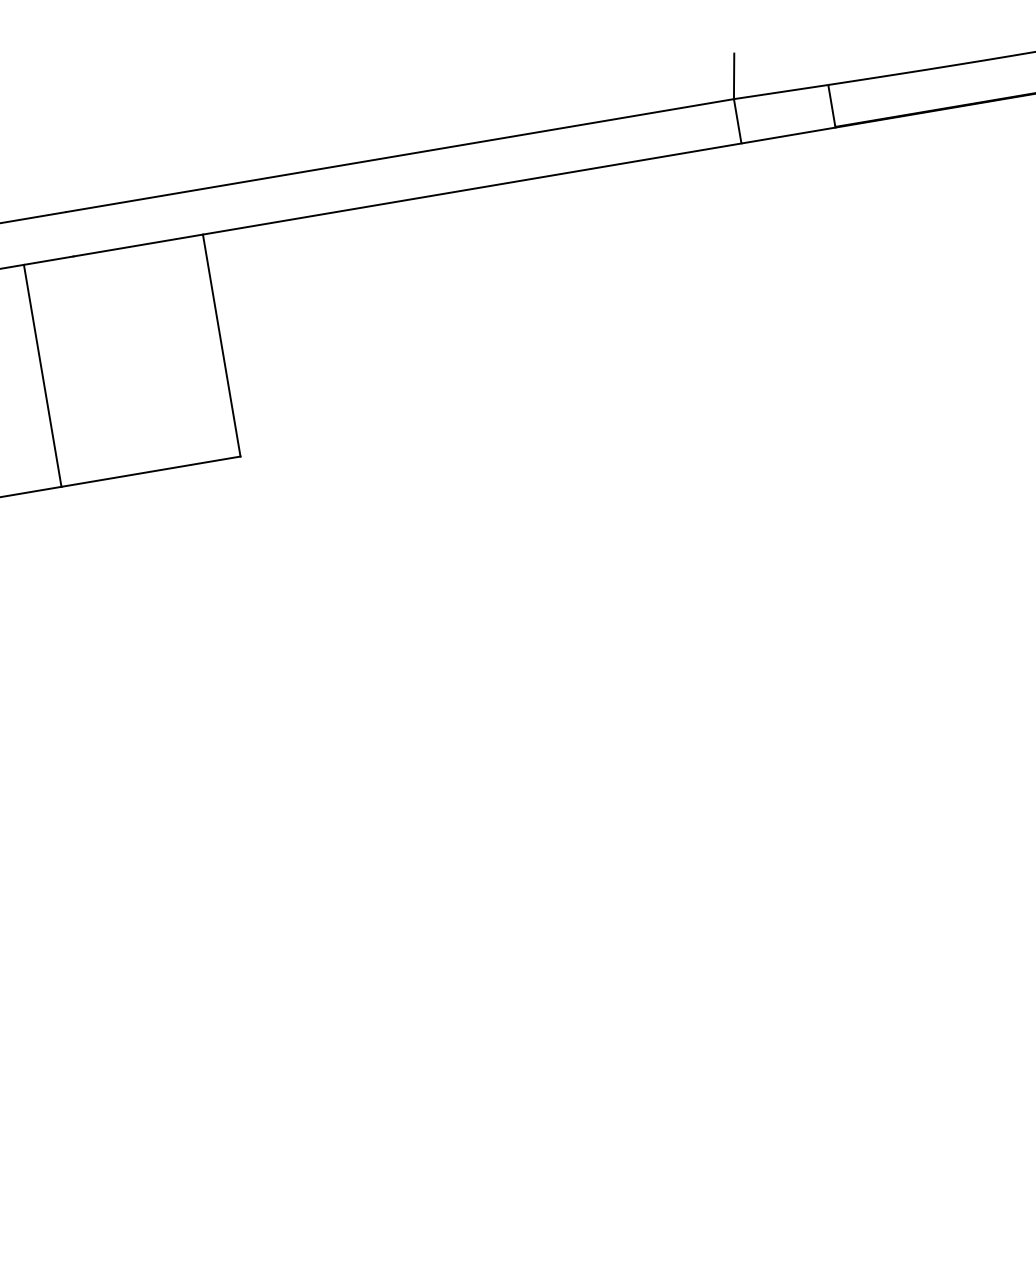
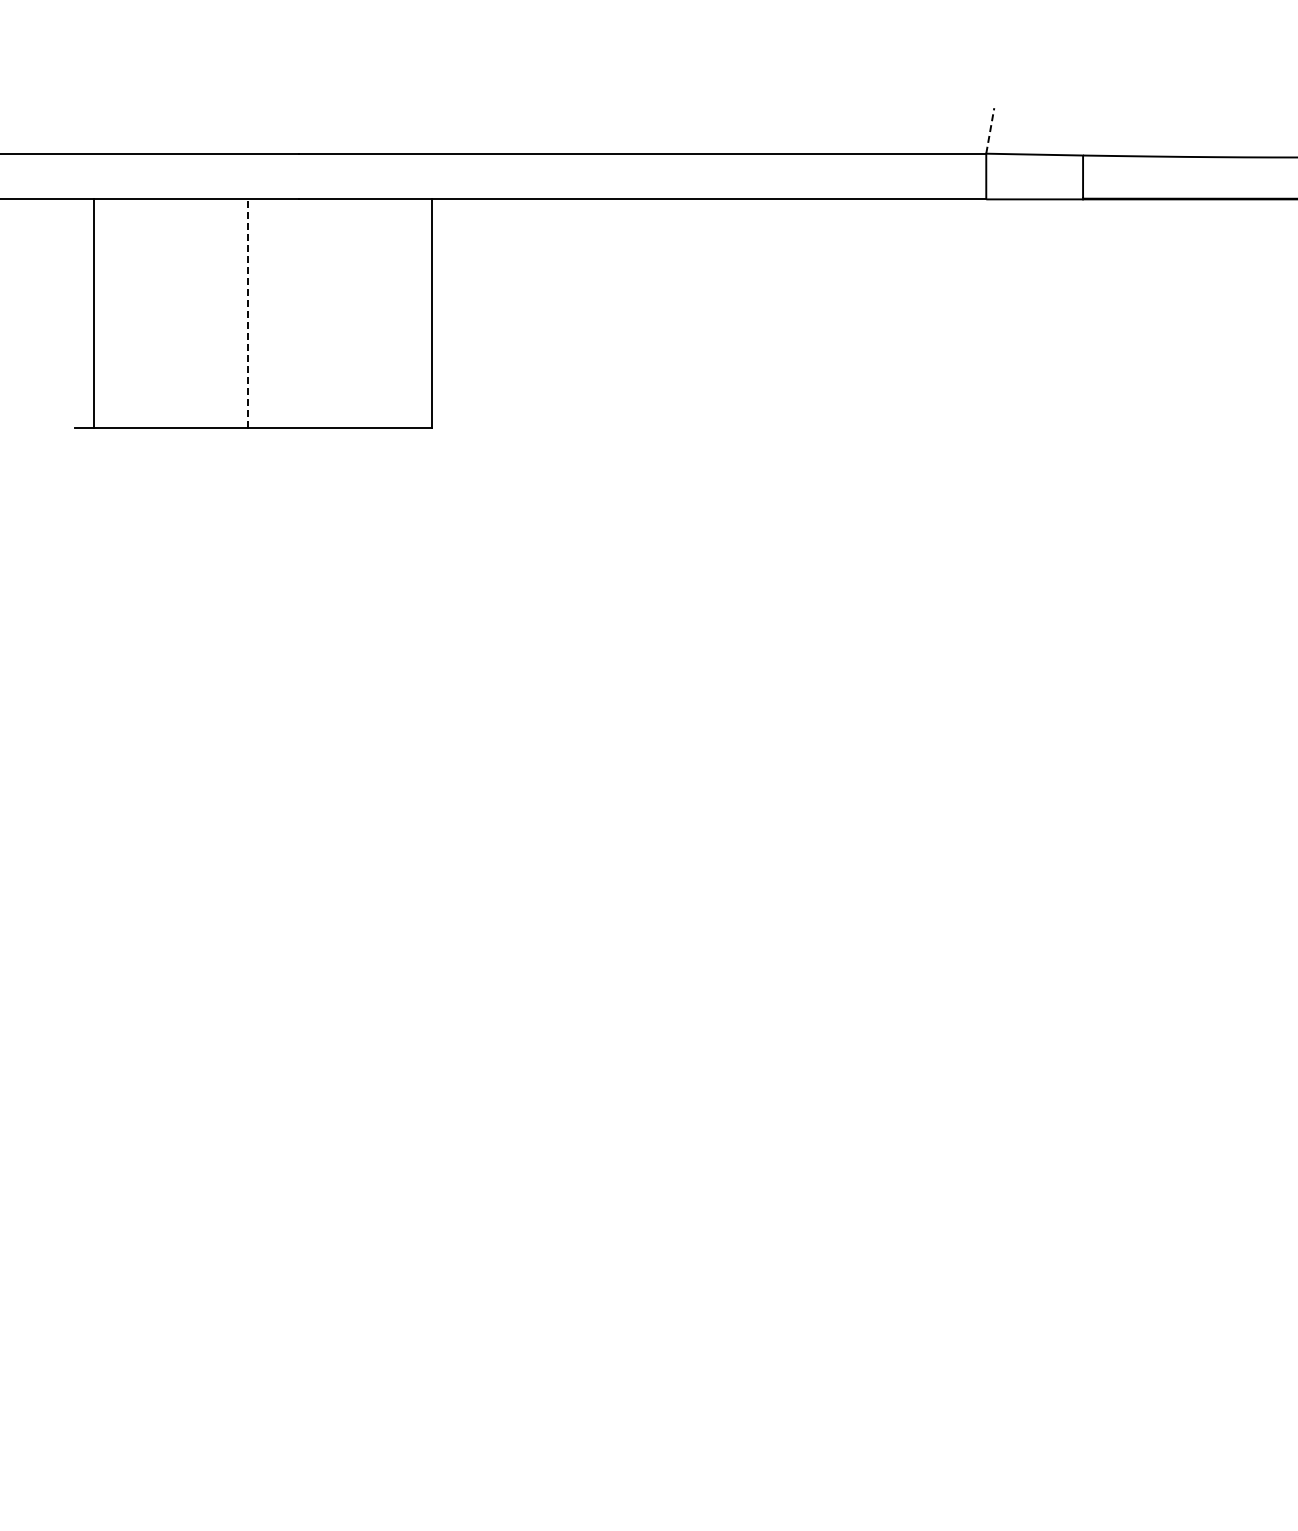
line: (734, 75) -> (990, 130), solid -> dashed
line: (42, 375) -> (247, 313), solid -> dashed

